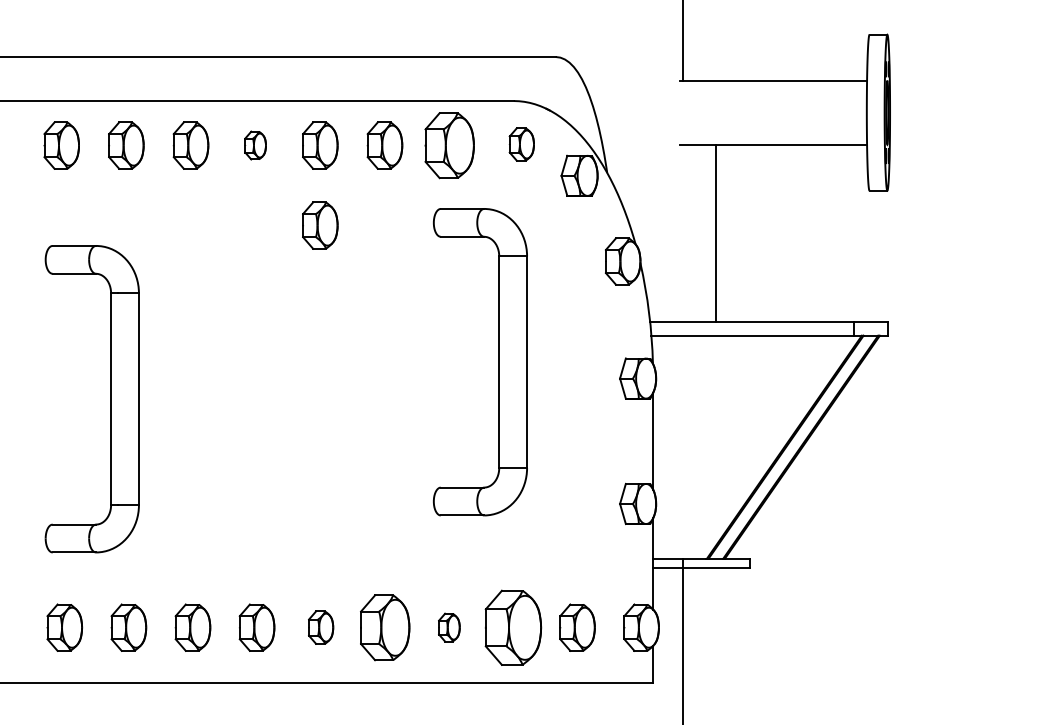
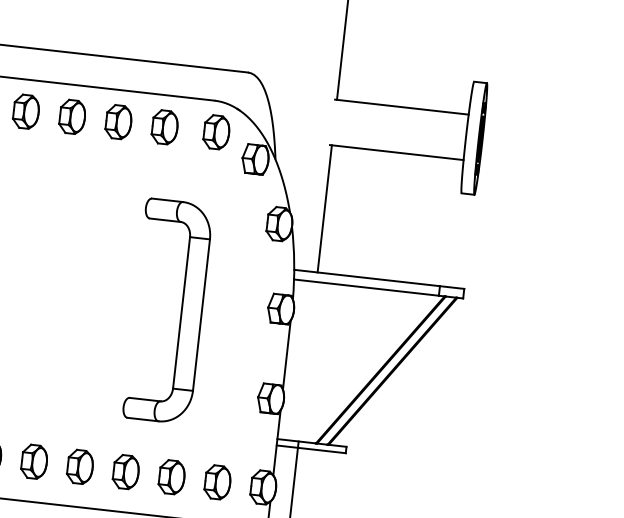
part: (521, 144) -> (216, 132), size x1.43
part: (255, 145) -> (26, 111), size x1.67
part: (449, 145) -> (164, 127), size x0.71
part: (320, 225) -> (66, 174), removed
line: (715, 233) -> (324, 208), moved
part: (498, 362) -> (180, 313), moved
part: (320, 627) -> (33, 461), size x1.43
part: (385, 627) -> (80, 466), size x0.71
part: (449, 627) -> (126, 472), size x1.67
part: (513, 627) -> (172, 477), size x0.62

